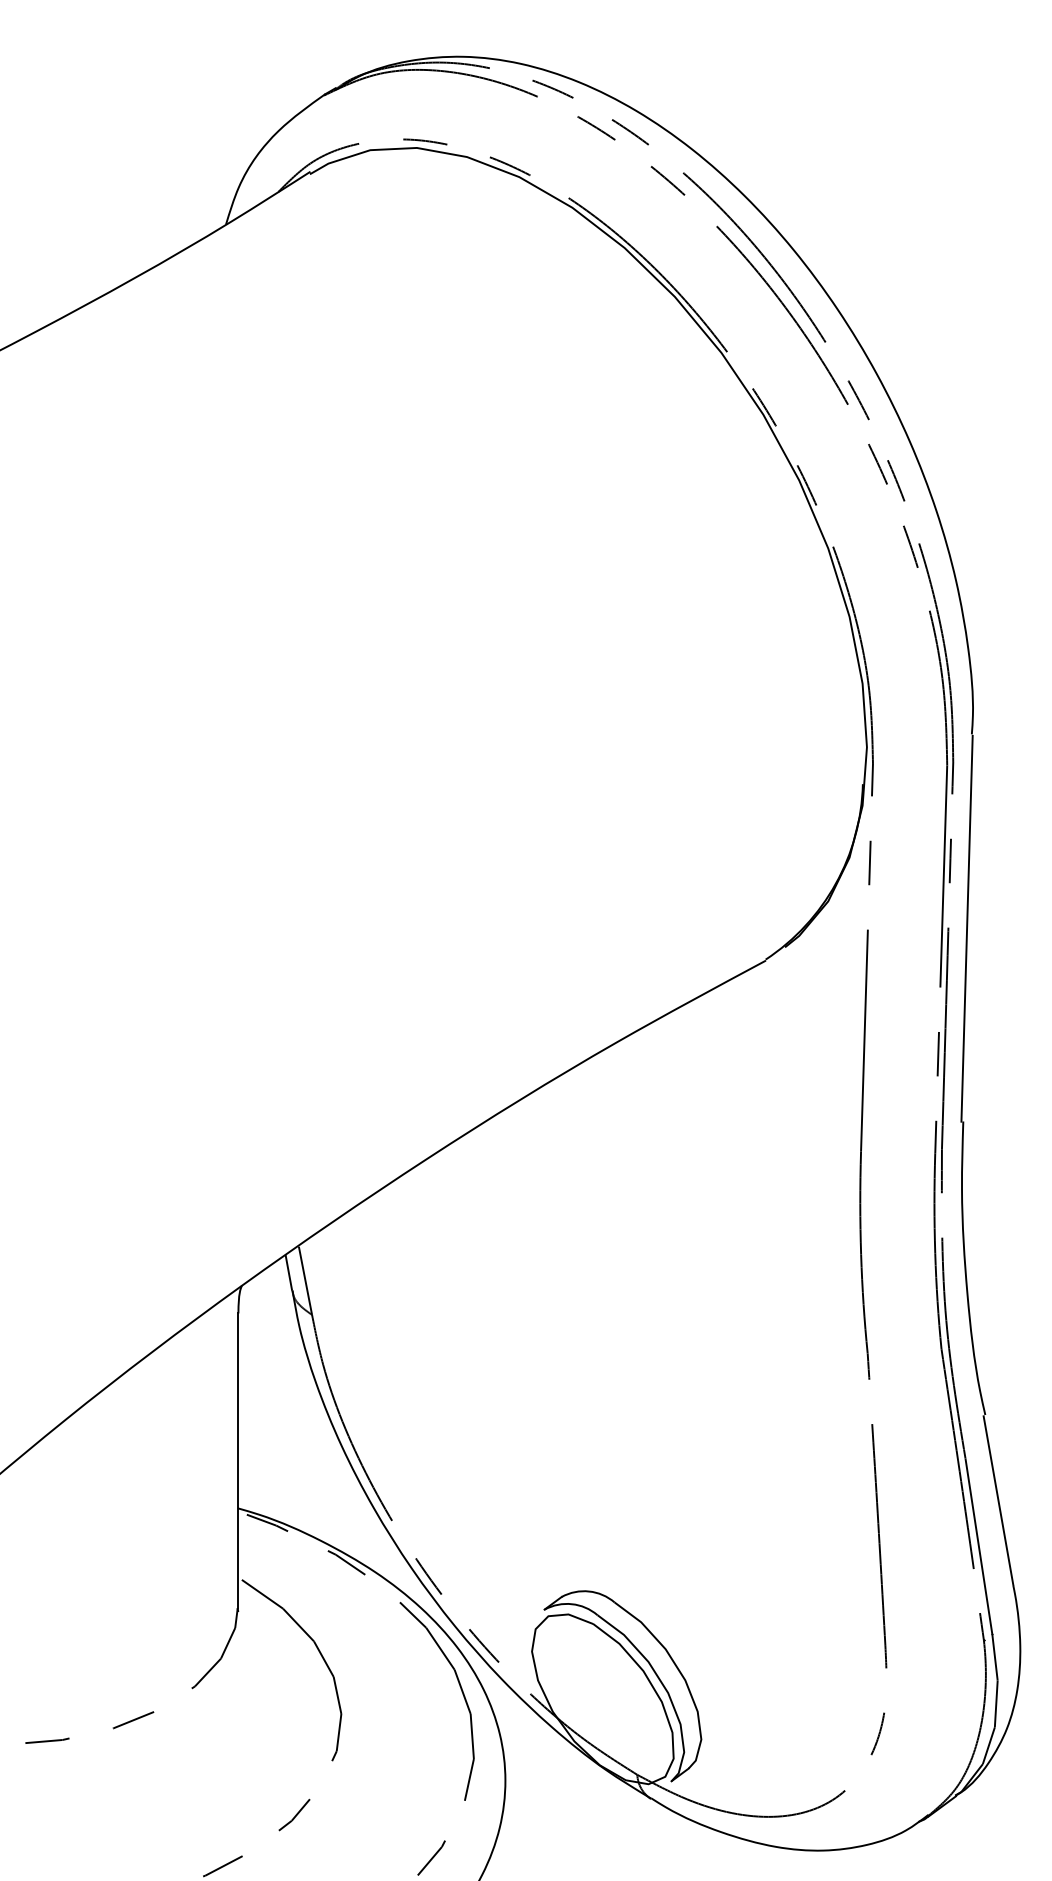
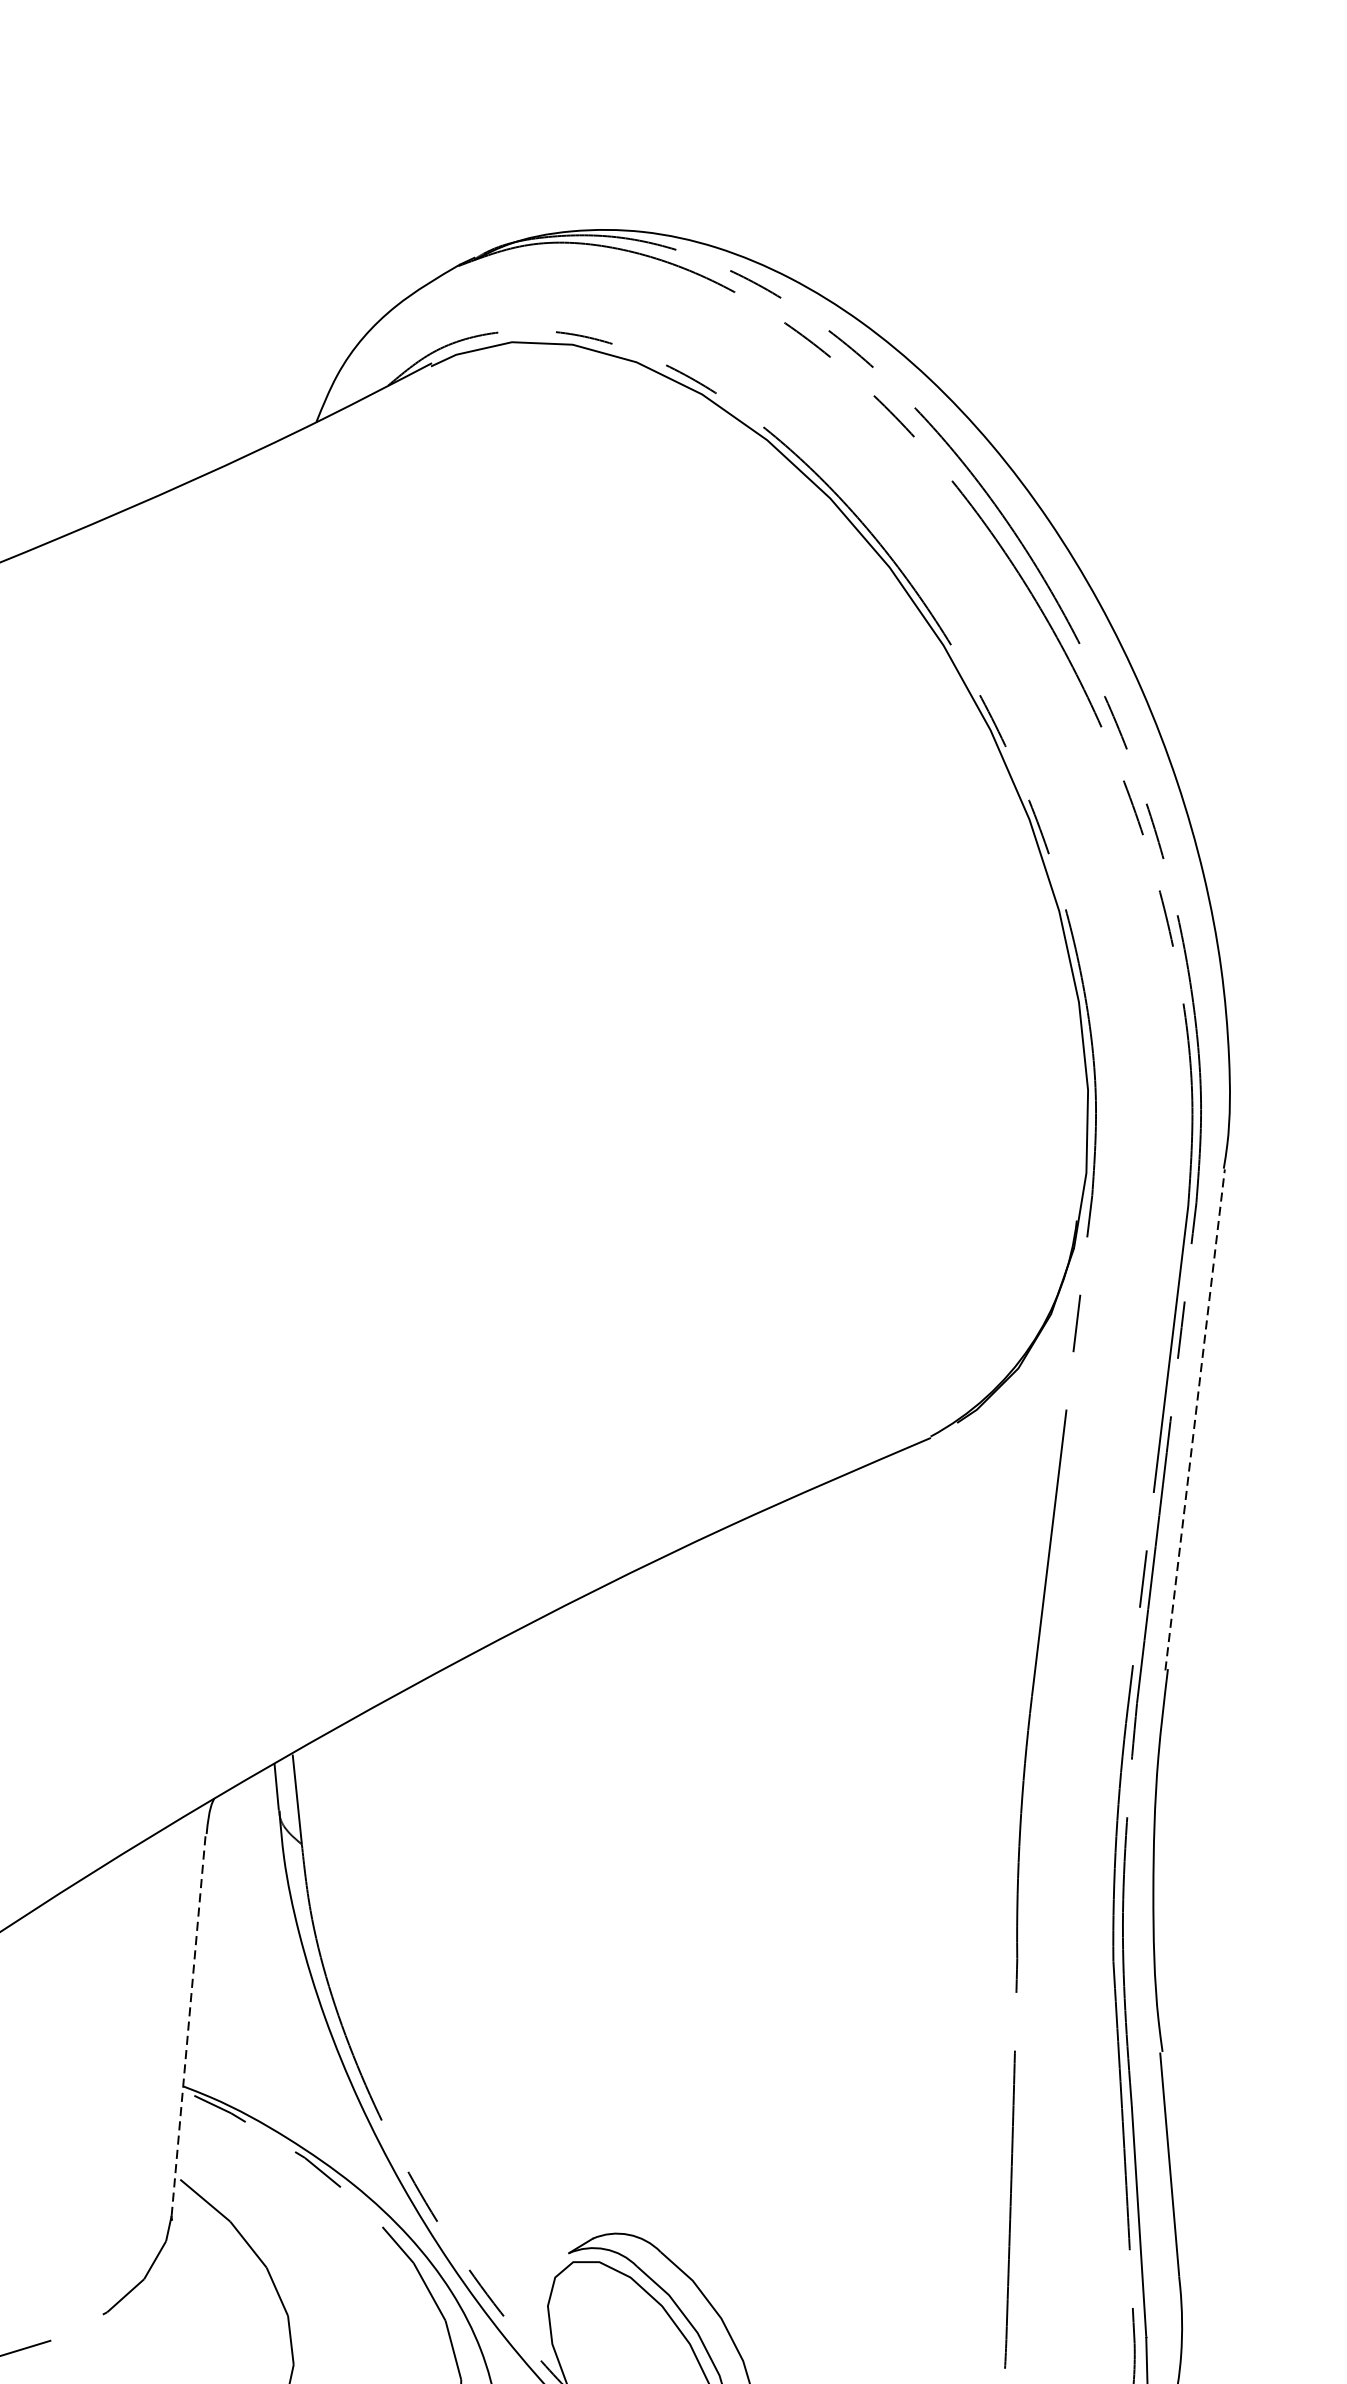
line: (967, 929) -> (1195, 1420), solid -> dashed
line: (237, 1460) -> (188, 2024), solid -> dashed

